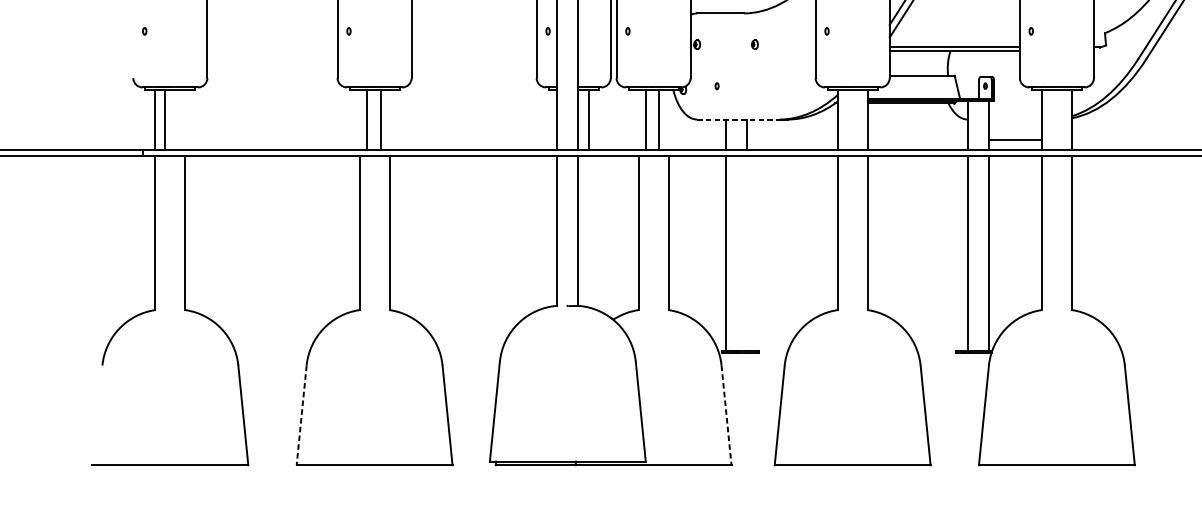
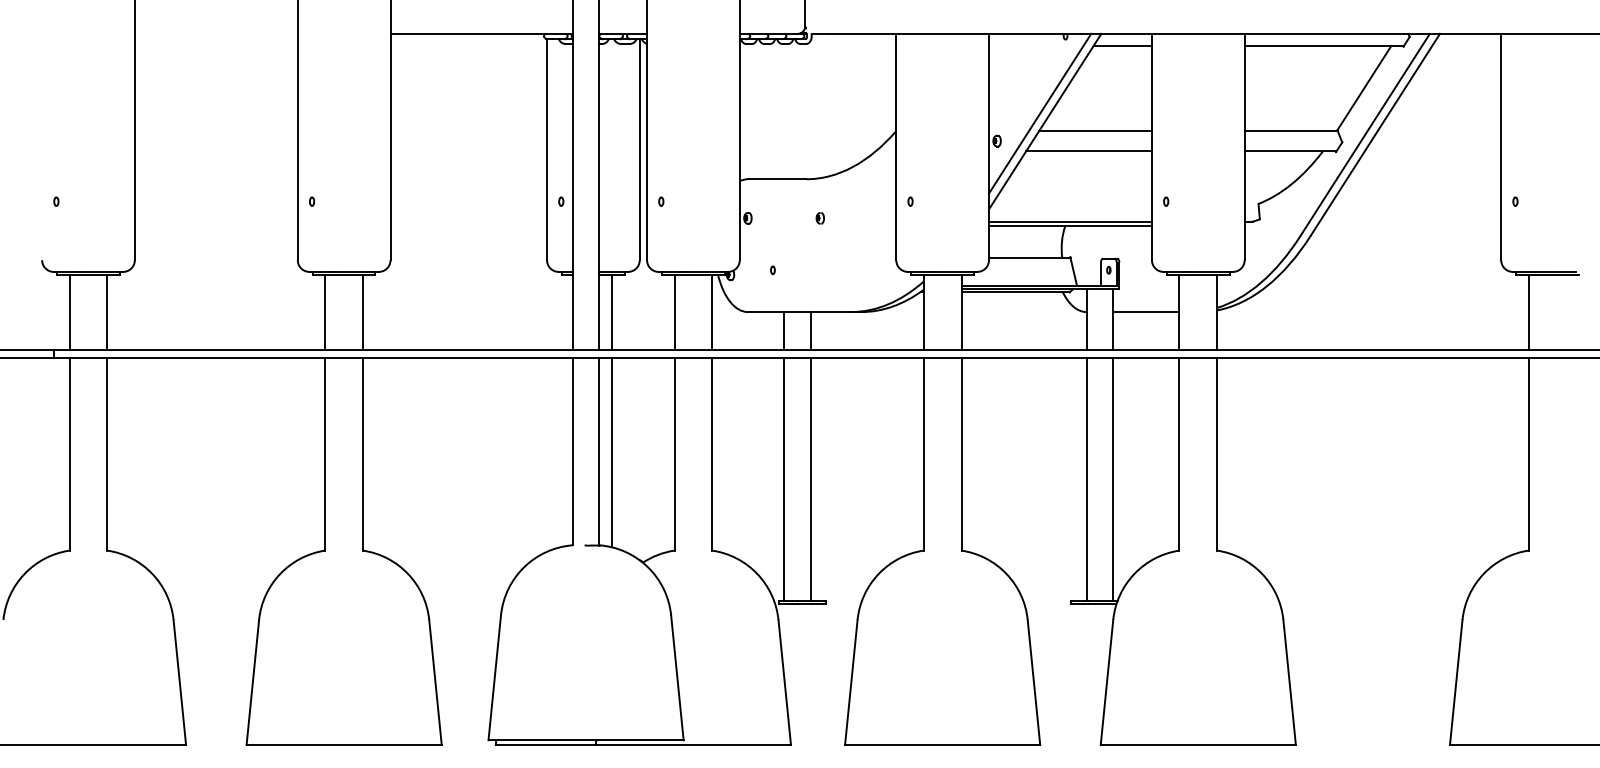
line: (165, 119) -> (107, 312), moved
line: (366, 119) -> (363, 312), moved
line: (381, 119) -> (325, 312), moved
line: (646, 119) -> (712, 312), moved
line: (658, 119) -> (674, 312), moved
line: (738, 119) -> (799, 312), dashed -> solid
line: (1015, 140) -> (1146, 312), moved
line: (588, 231) -> (612, 452), added
line: (747, 253) -> (810, 479), added
line: (301, 415) -> (252, 682), dashed -> solid
line: (726, 415) -> (784, 682), dashed -> solid

